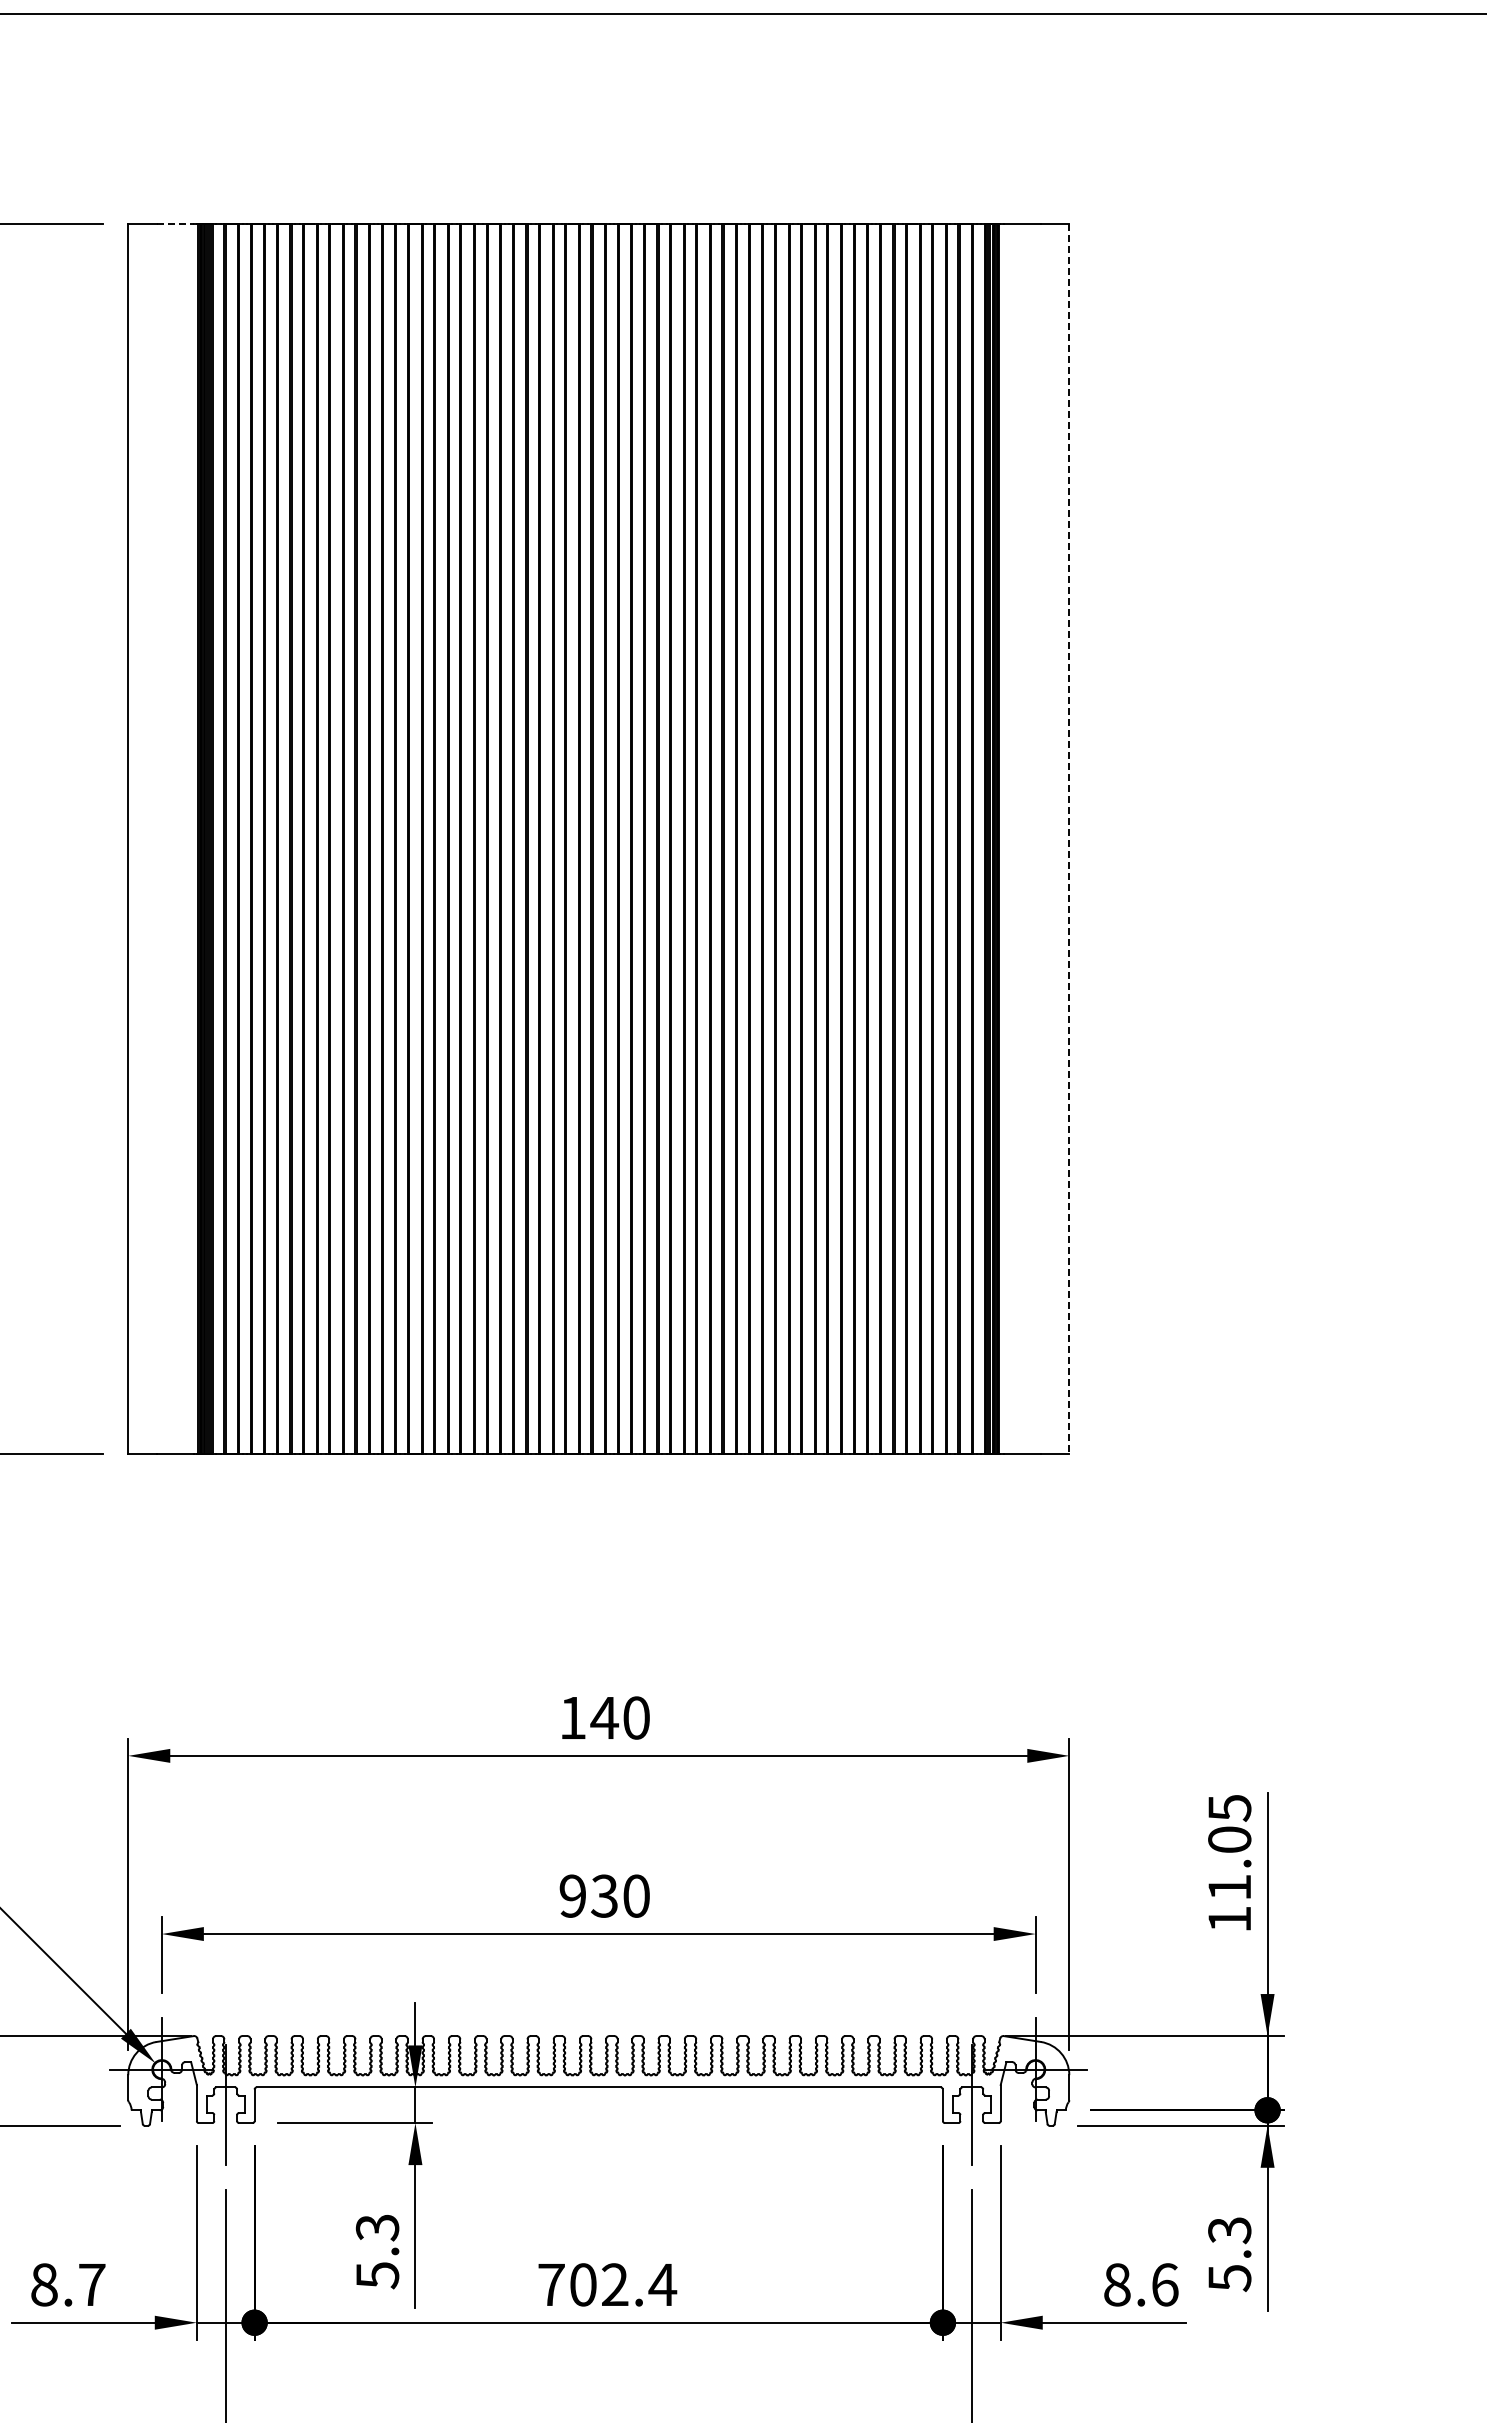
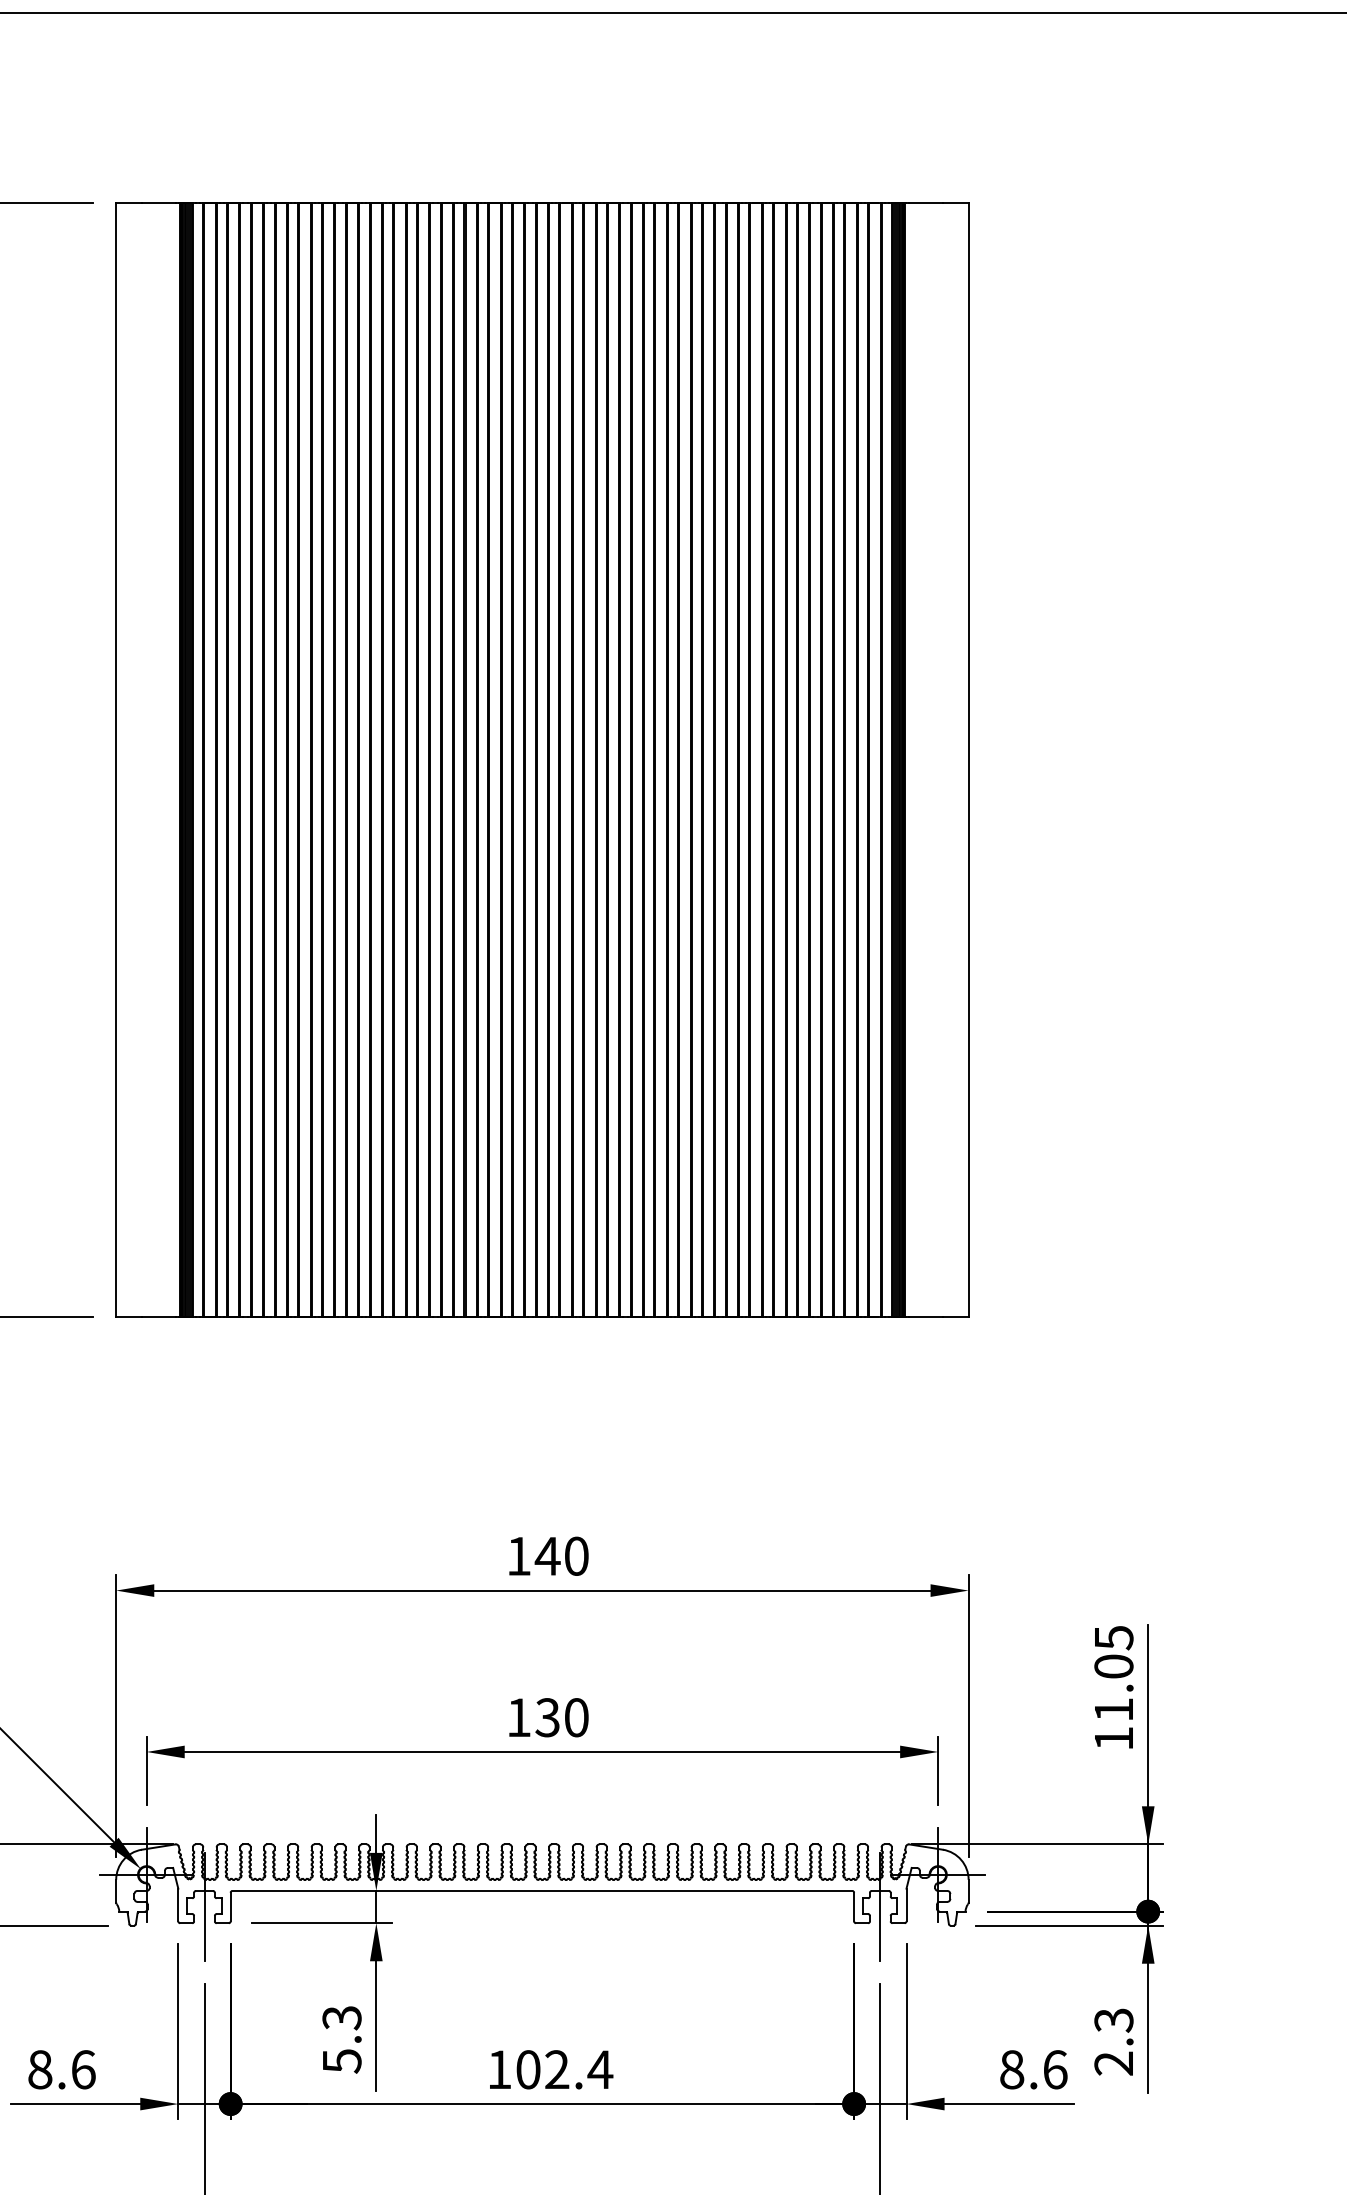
line: (175, 223) -> (159, 202), dashed -> solid
line: (1069, 839) -> (968, 760), dashed -> solid
text: (572, 1895) -> (518, 1717), 930 -> 130
text: (1229, 2278) -> (1113, 2063), 5.3 -> 2.3
text: (92, 2284) -> (83, 2069), 8.7 -> 8.6
text: (551, 2284) -> (499, 2069), 702.4 -> 102.4

